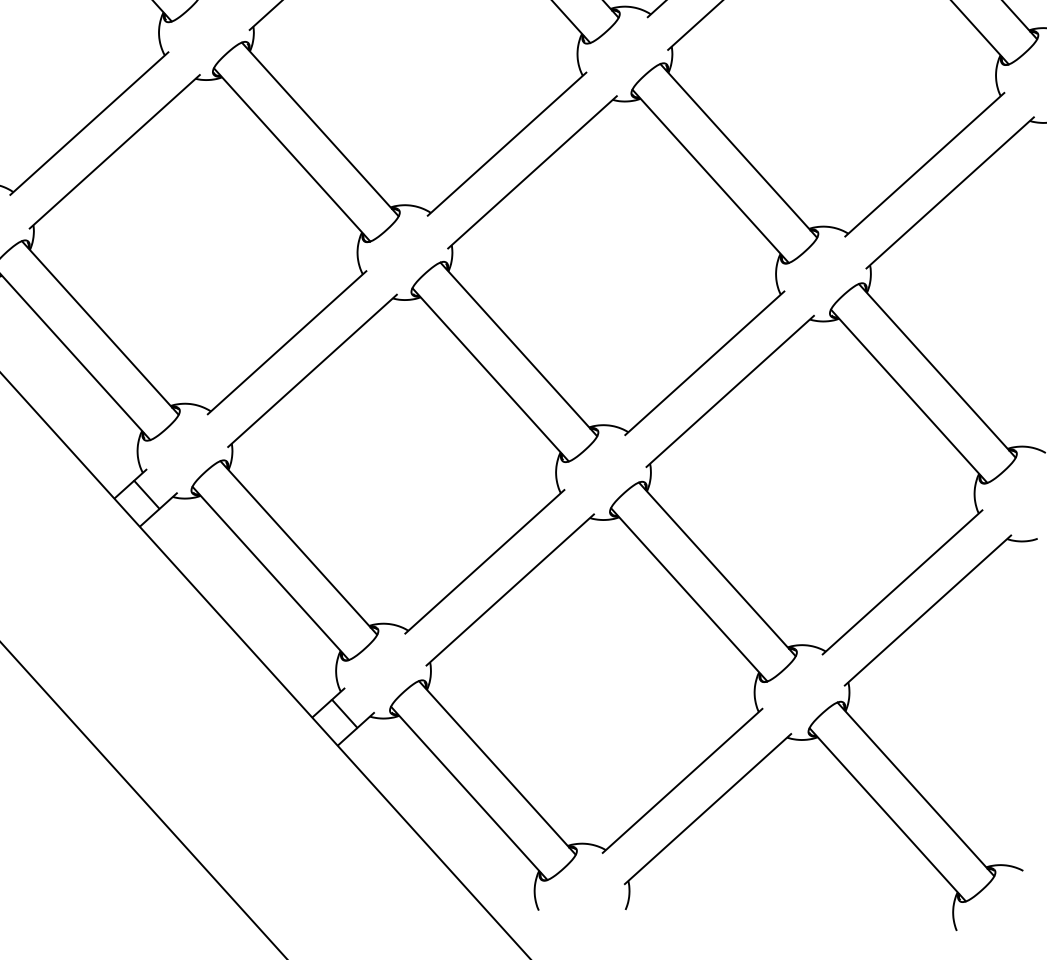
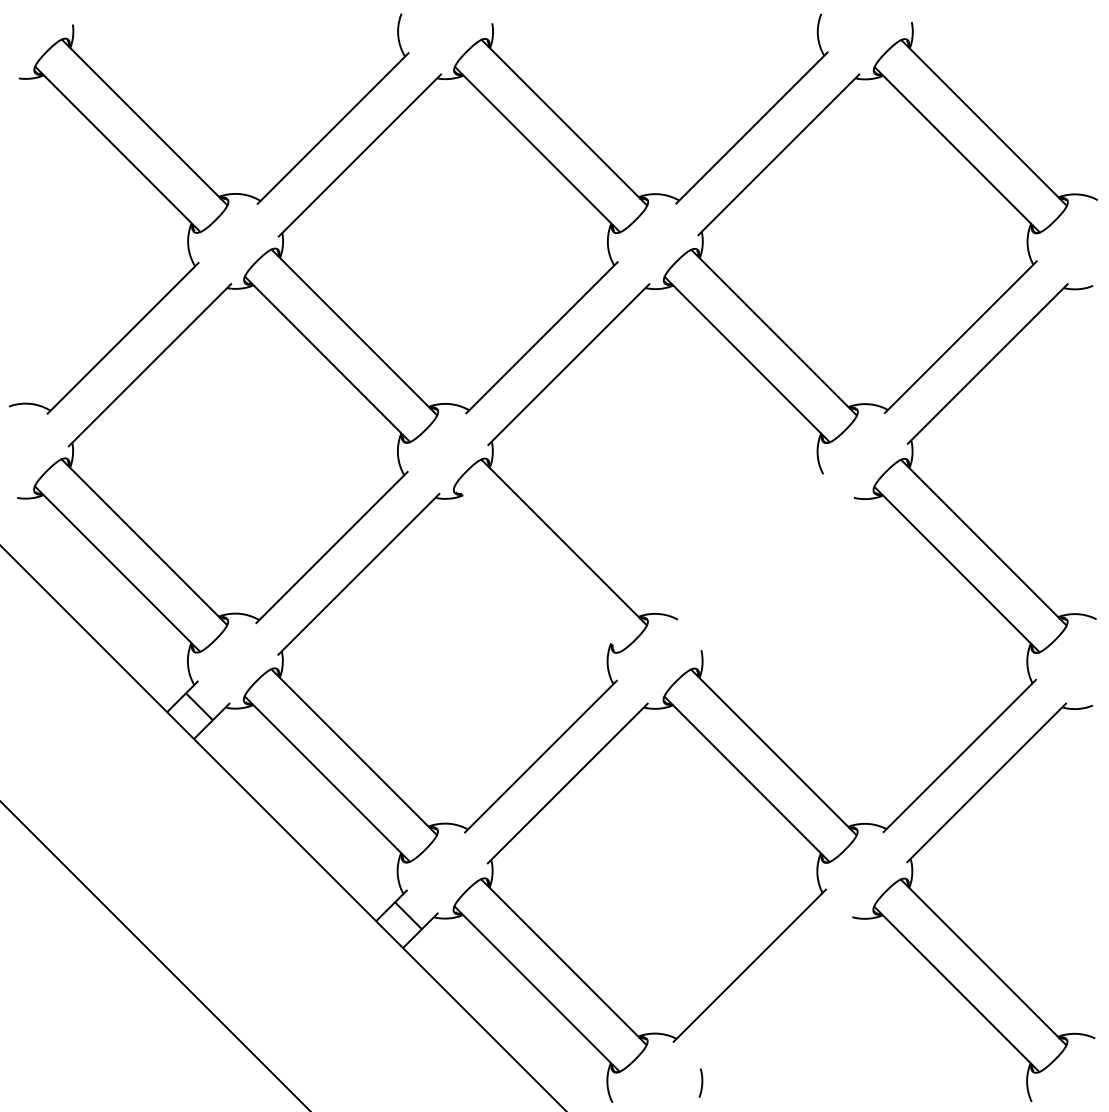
line: (704, 362) -> (750, 546), removed
line: (489, 374) -> (536, 568), removed
line: (729, 391) -> (777, 573), removed
line: (707, 808) -> (776, 992), removed

